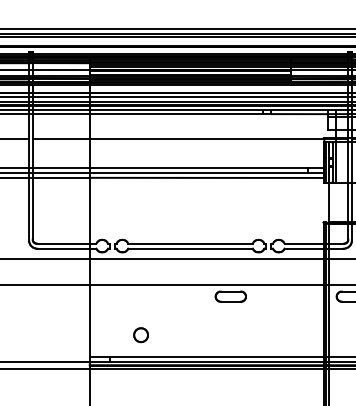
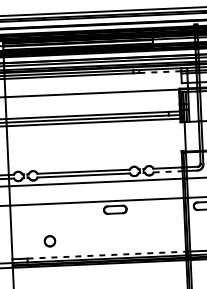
line: (298, 114) -> (159, 72), solid -> dashed
line: (304, 248) -> (168, 171), solid -> dashed
line: (216, 357) -> (106, 255), solid -> dashed

